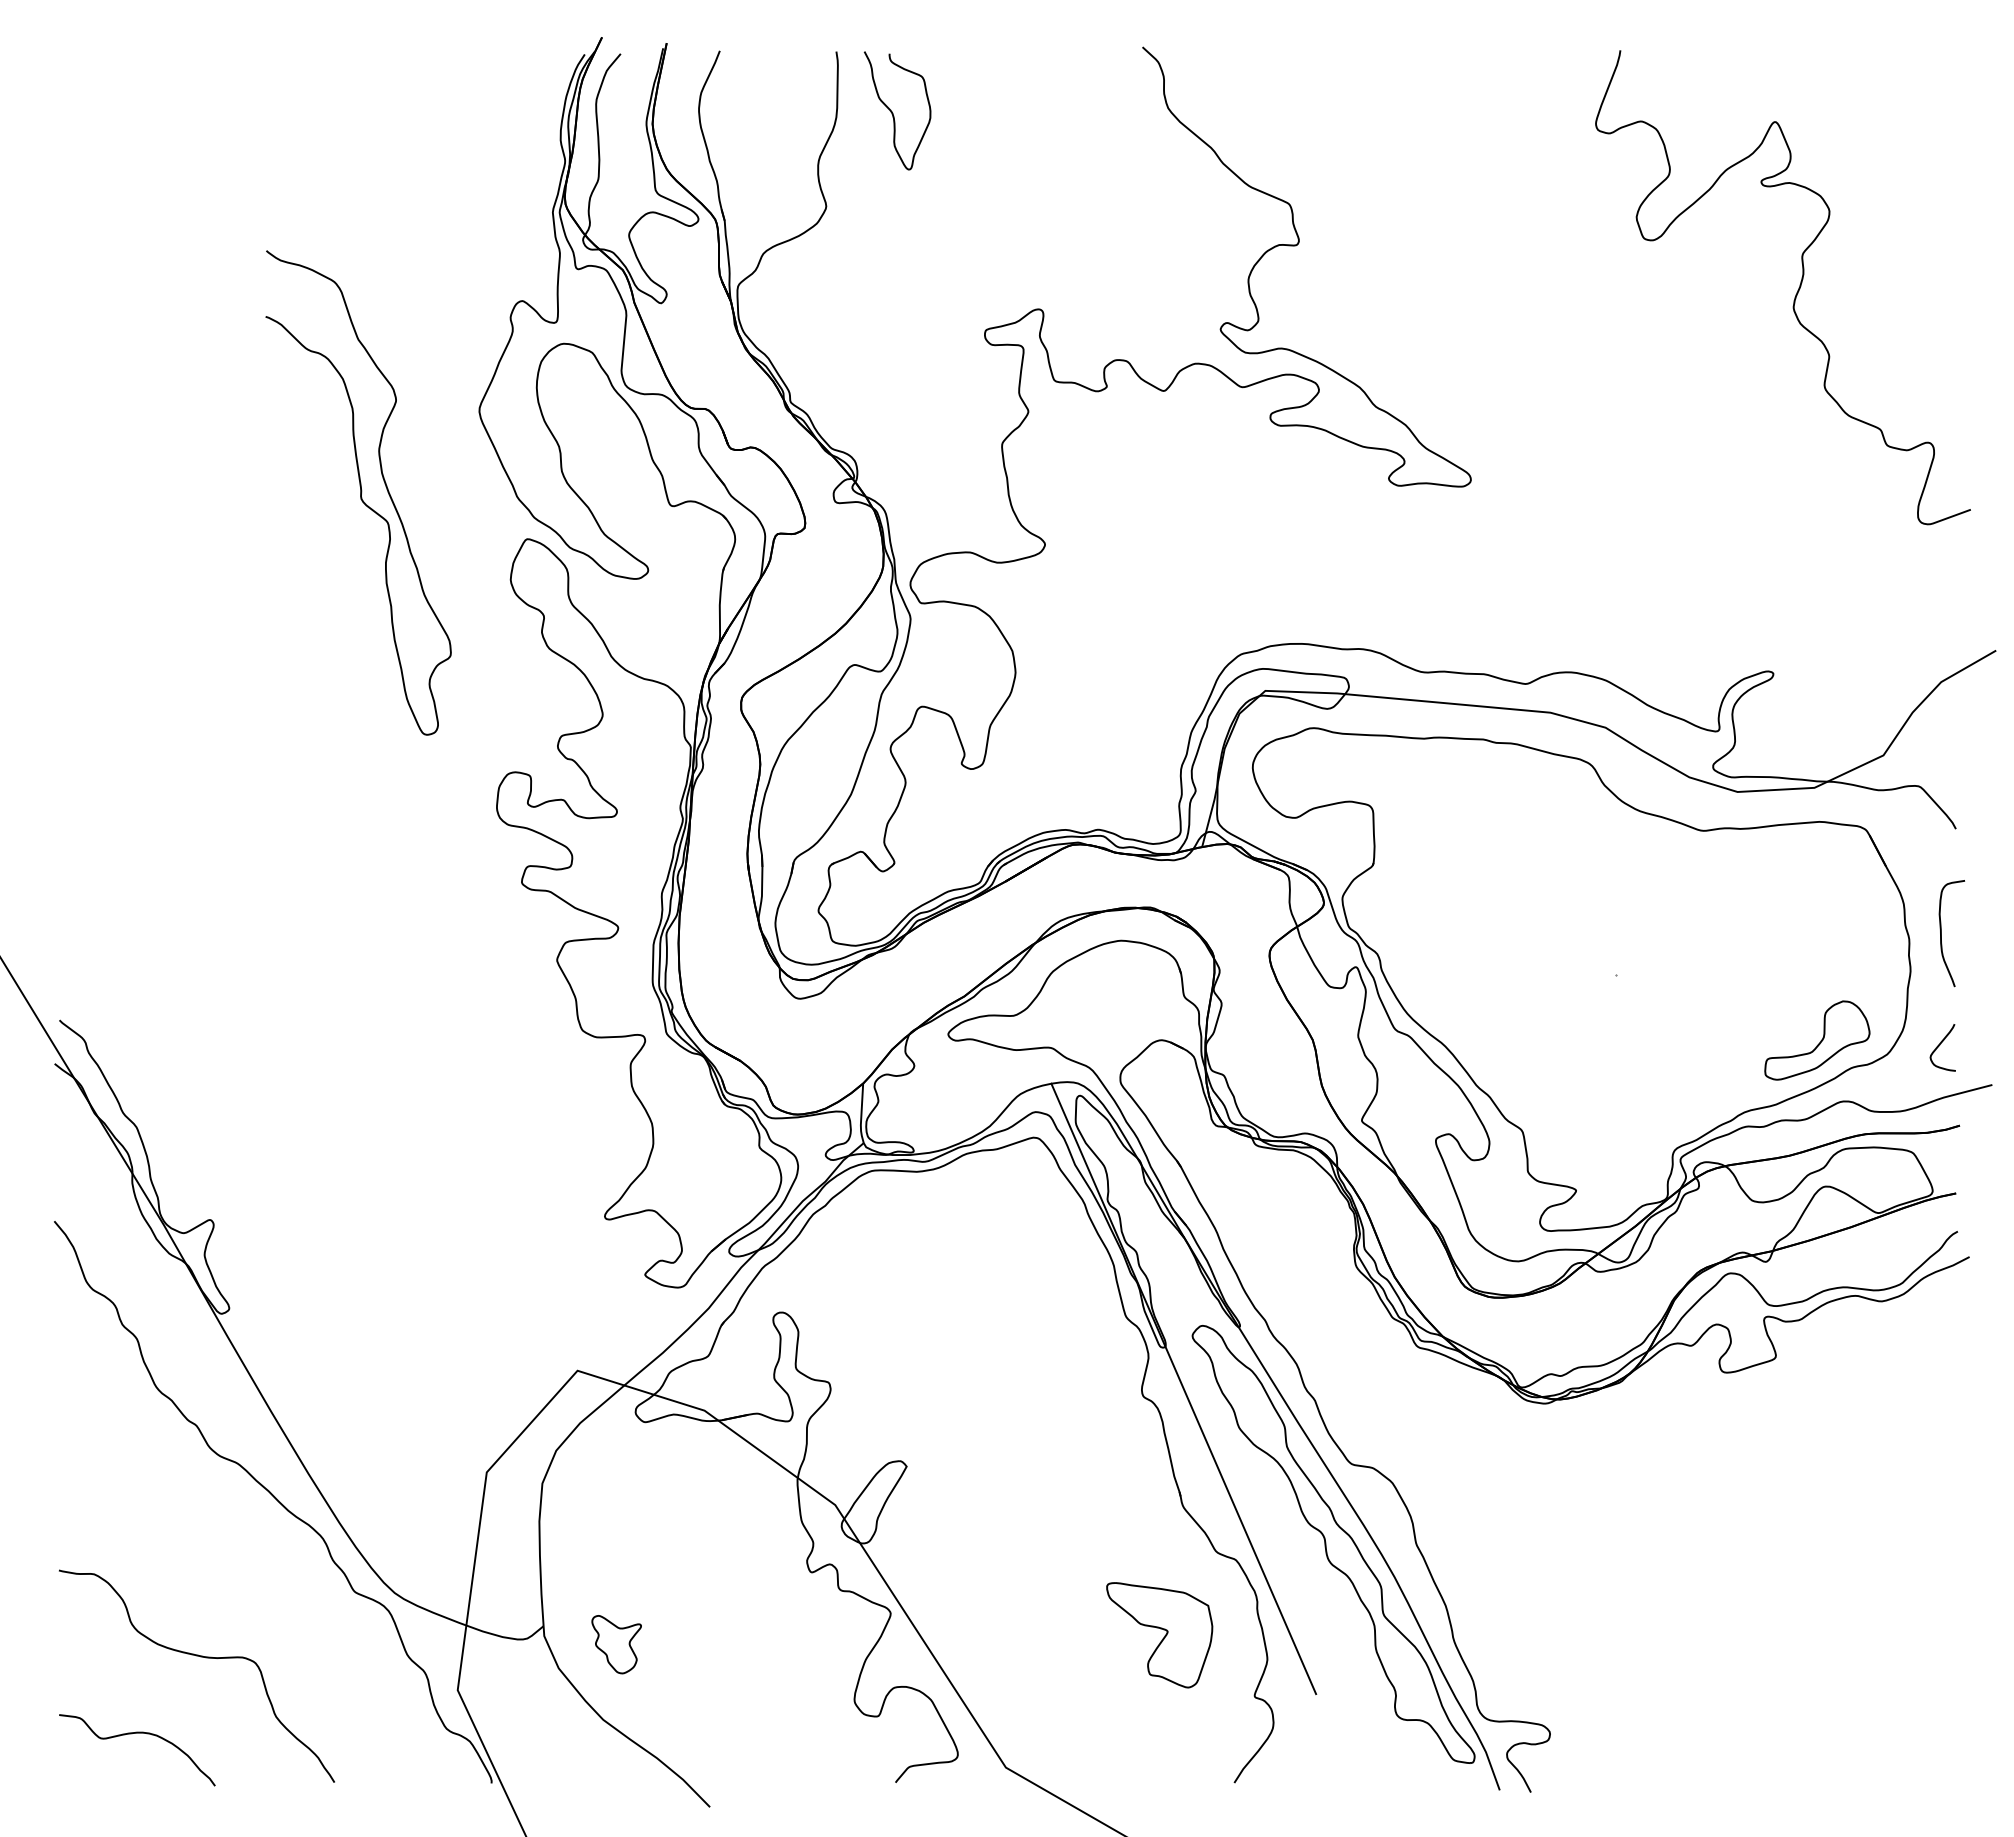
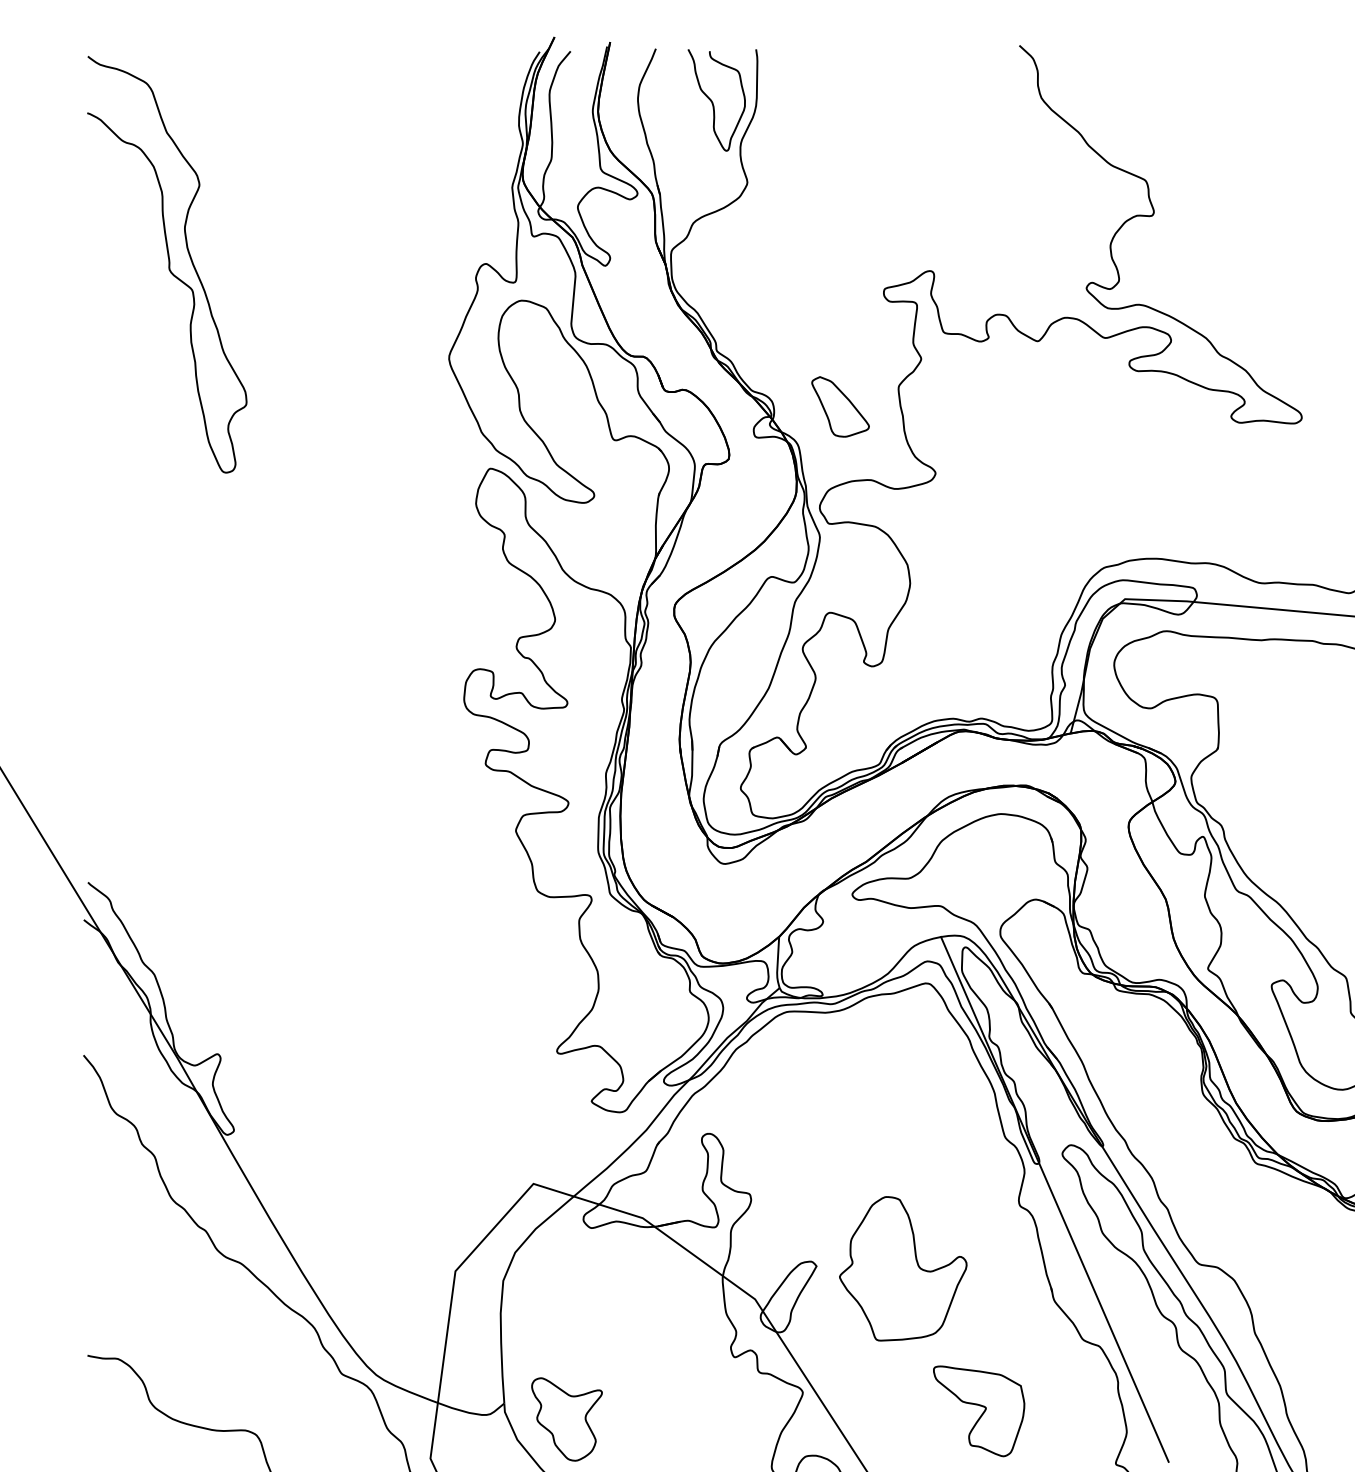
curve: (893, 113) -> (713, 102), moved
part: (934, 466) -> (840, 406), added
curve: (360, 492) -> (168, 264), moved
part: (1007, 1469) -> (903, 1268), added
part: (1159, 1635) -> (978, 1411), moved
part: (616, 1644) -> (567, 1419), size x1.67

